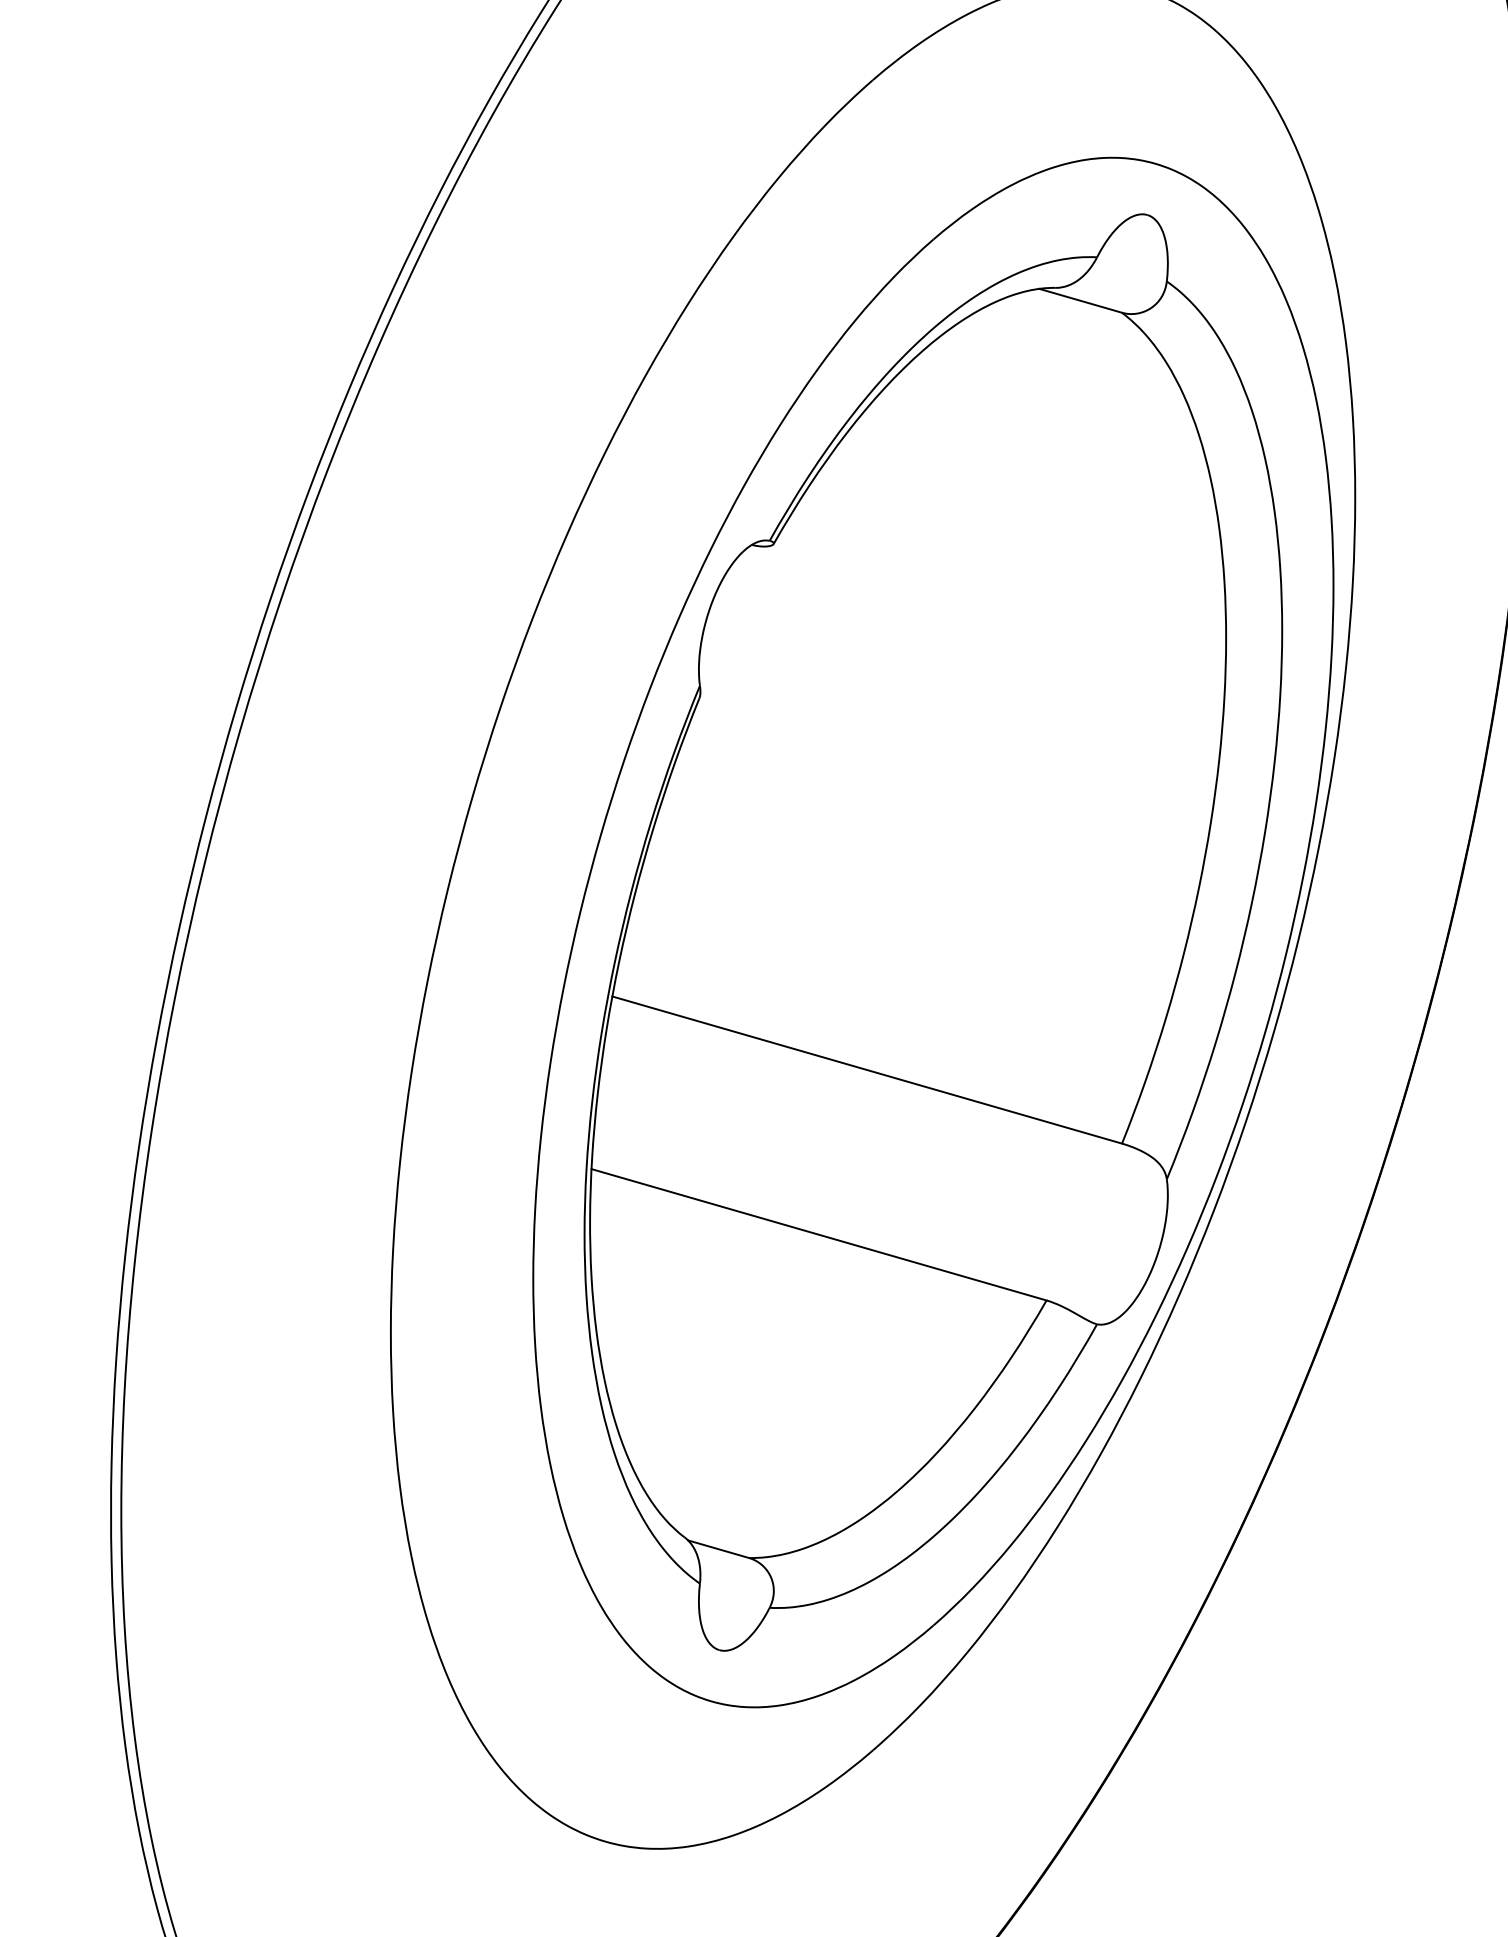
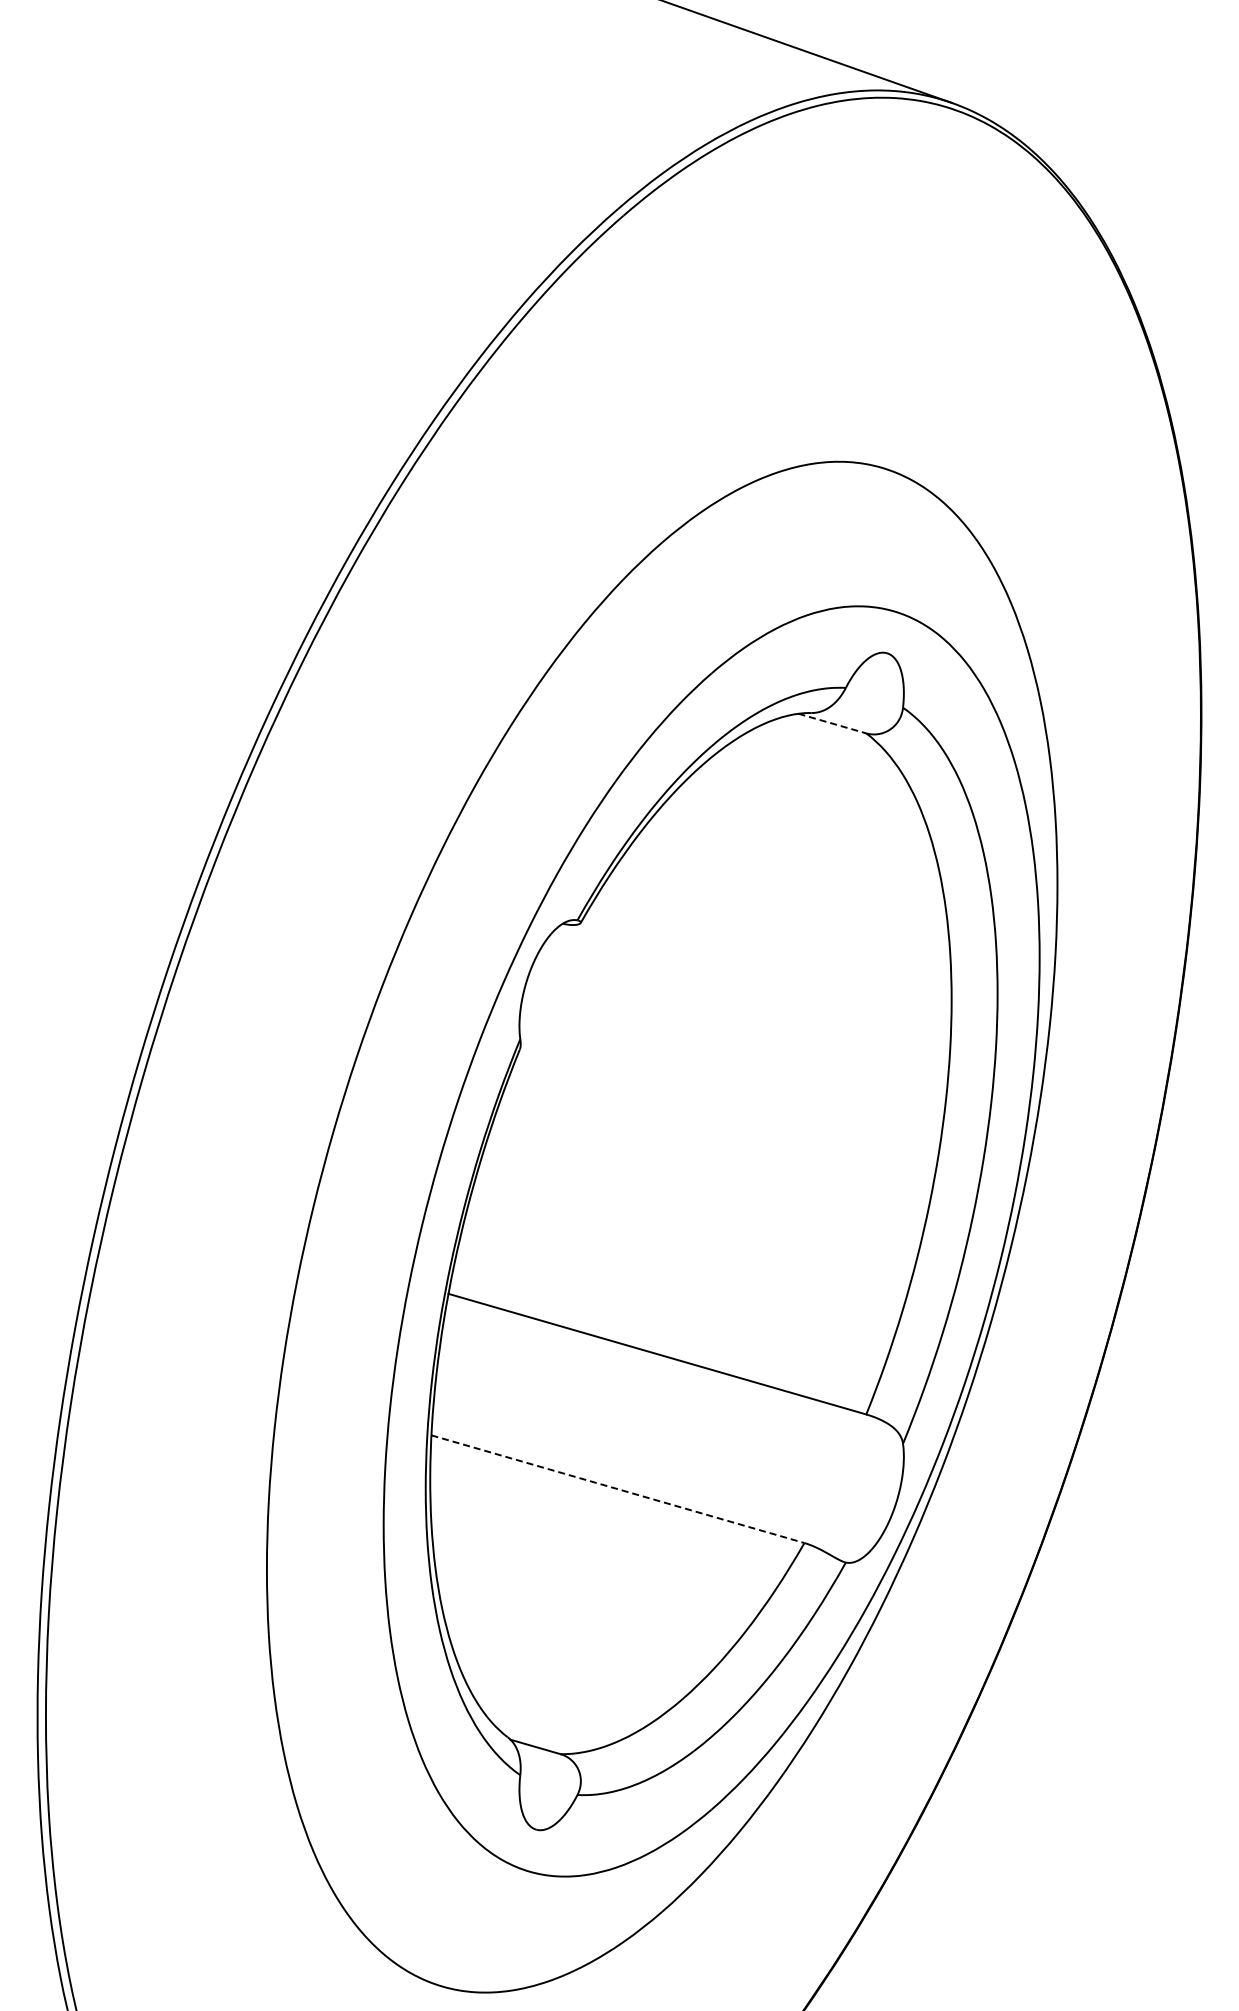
line: (1080, 300) -> (832, 723), solid -> dashed
line: (819, 1235) -> (618, 1489), solid -> dashed

